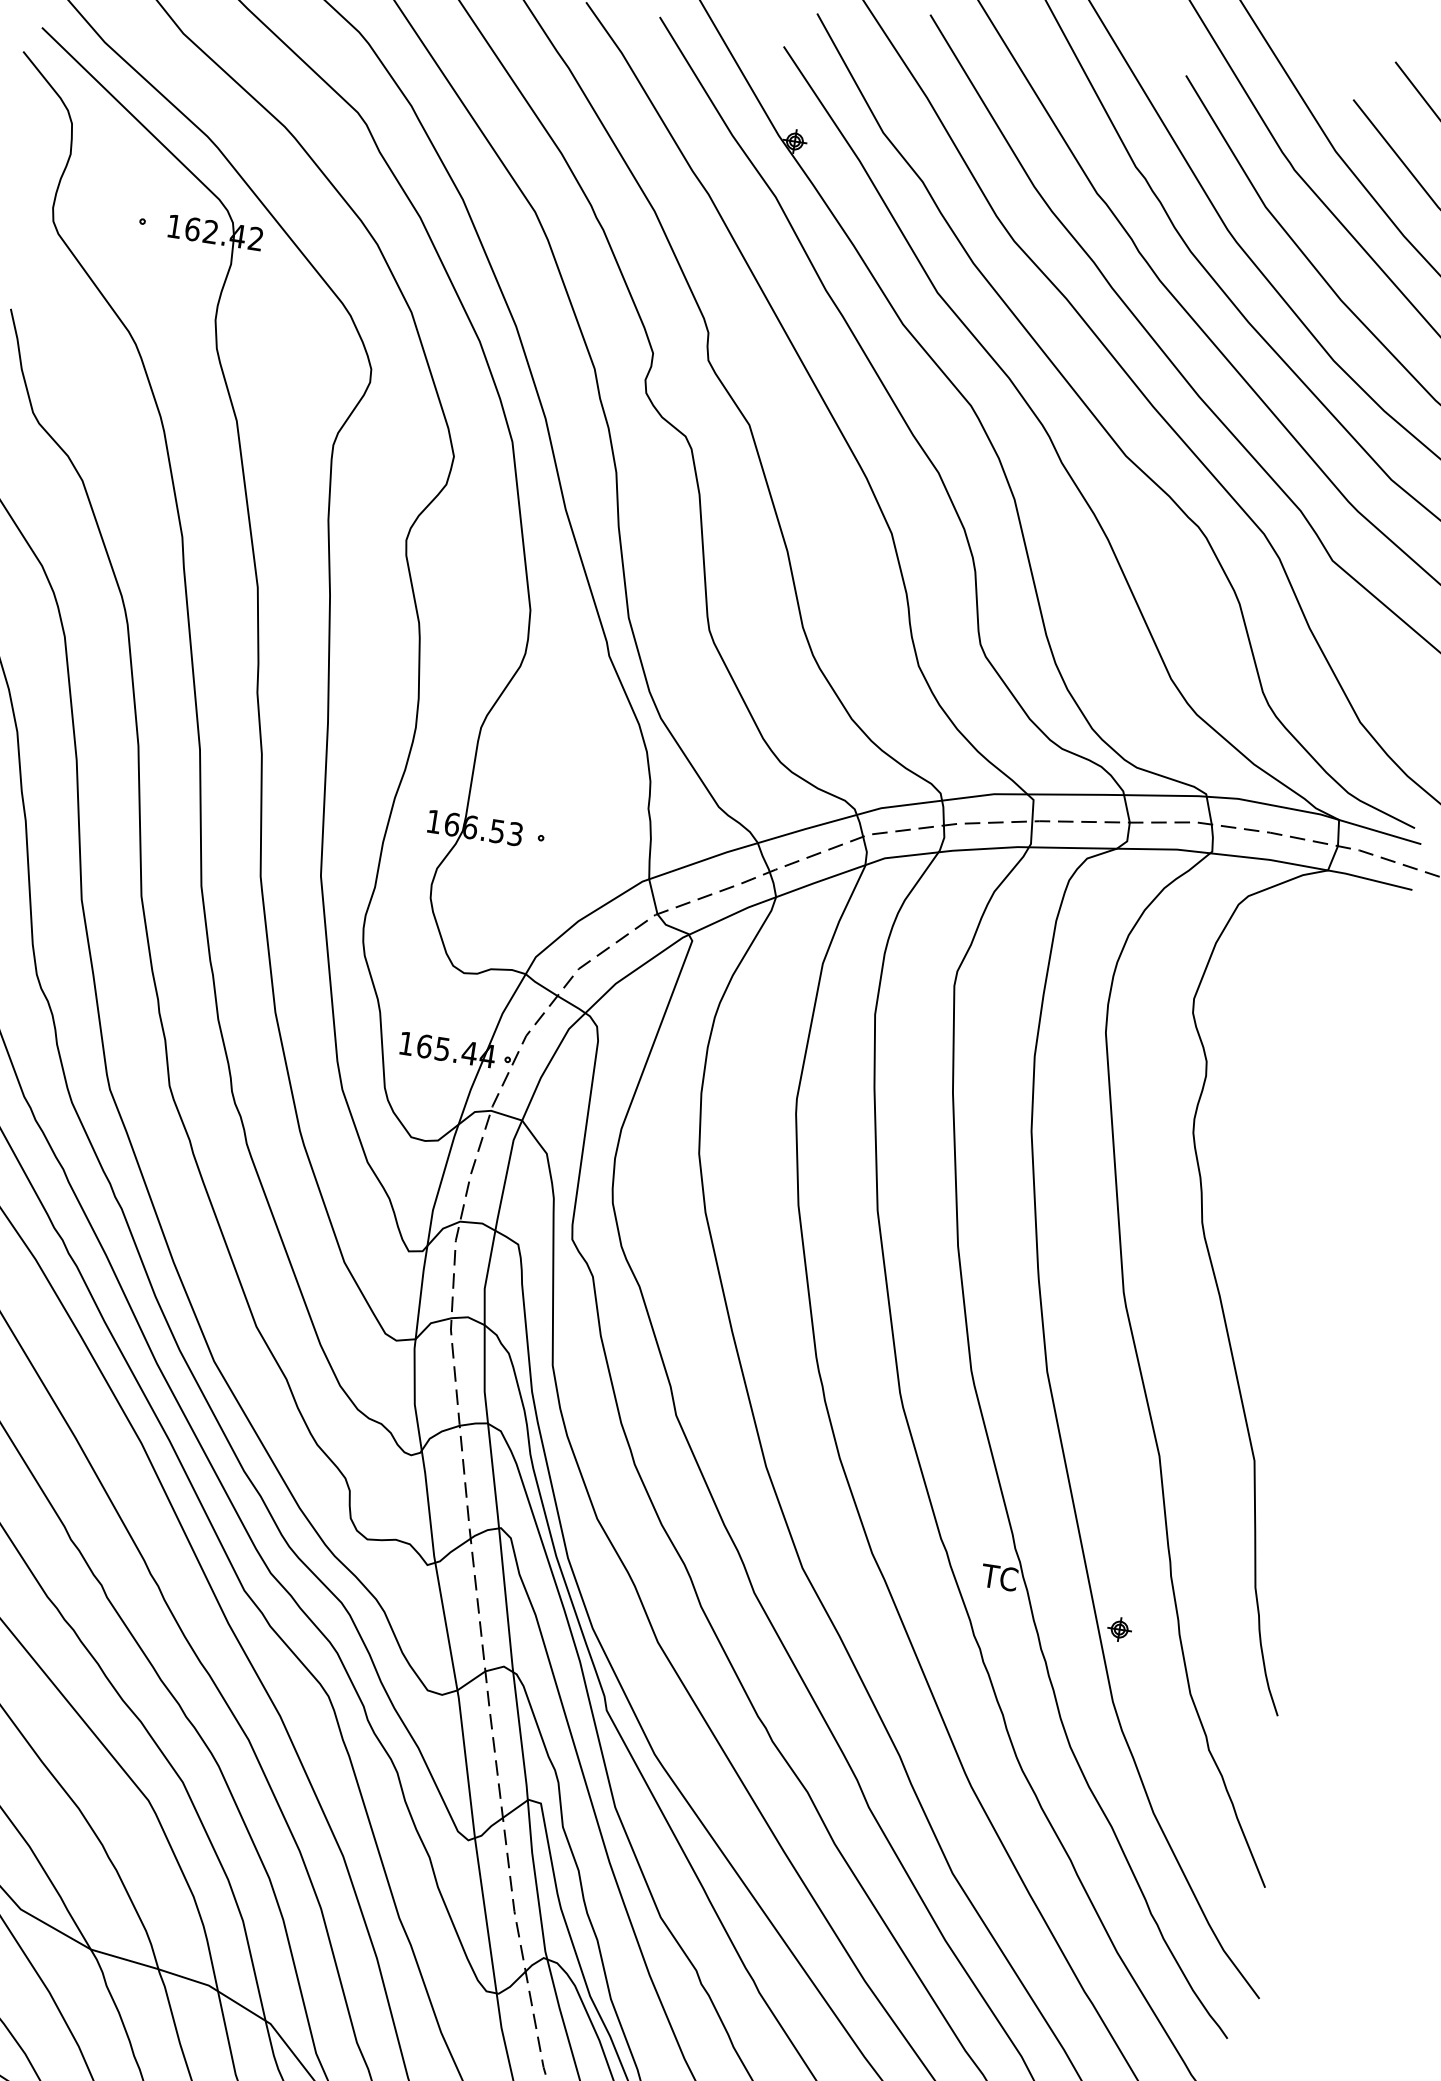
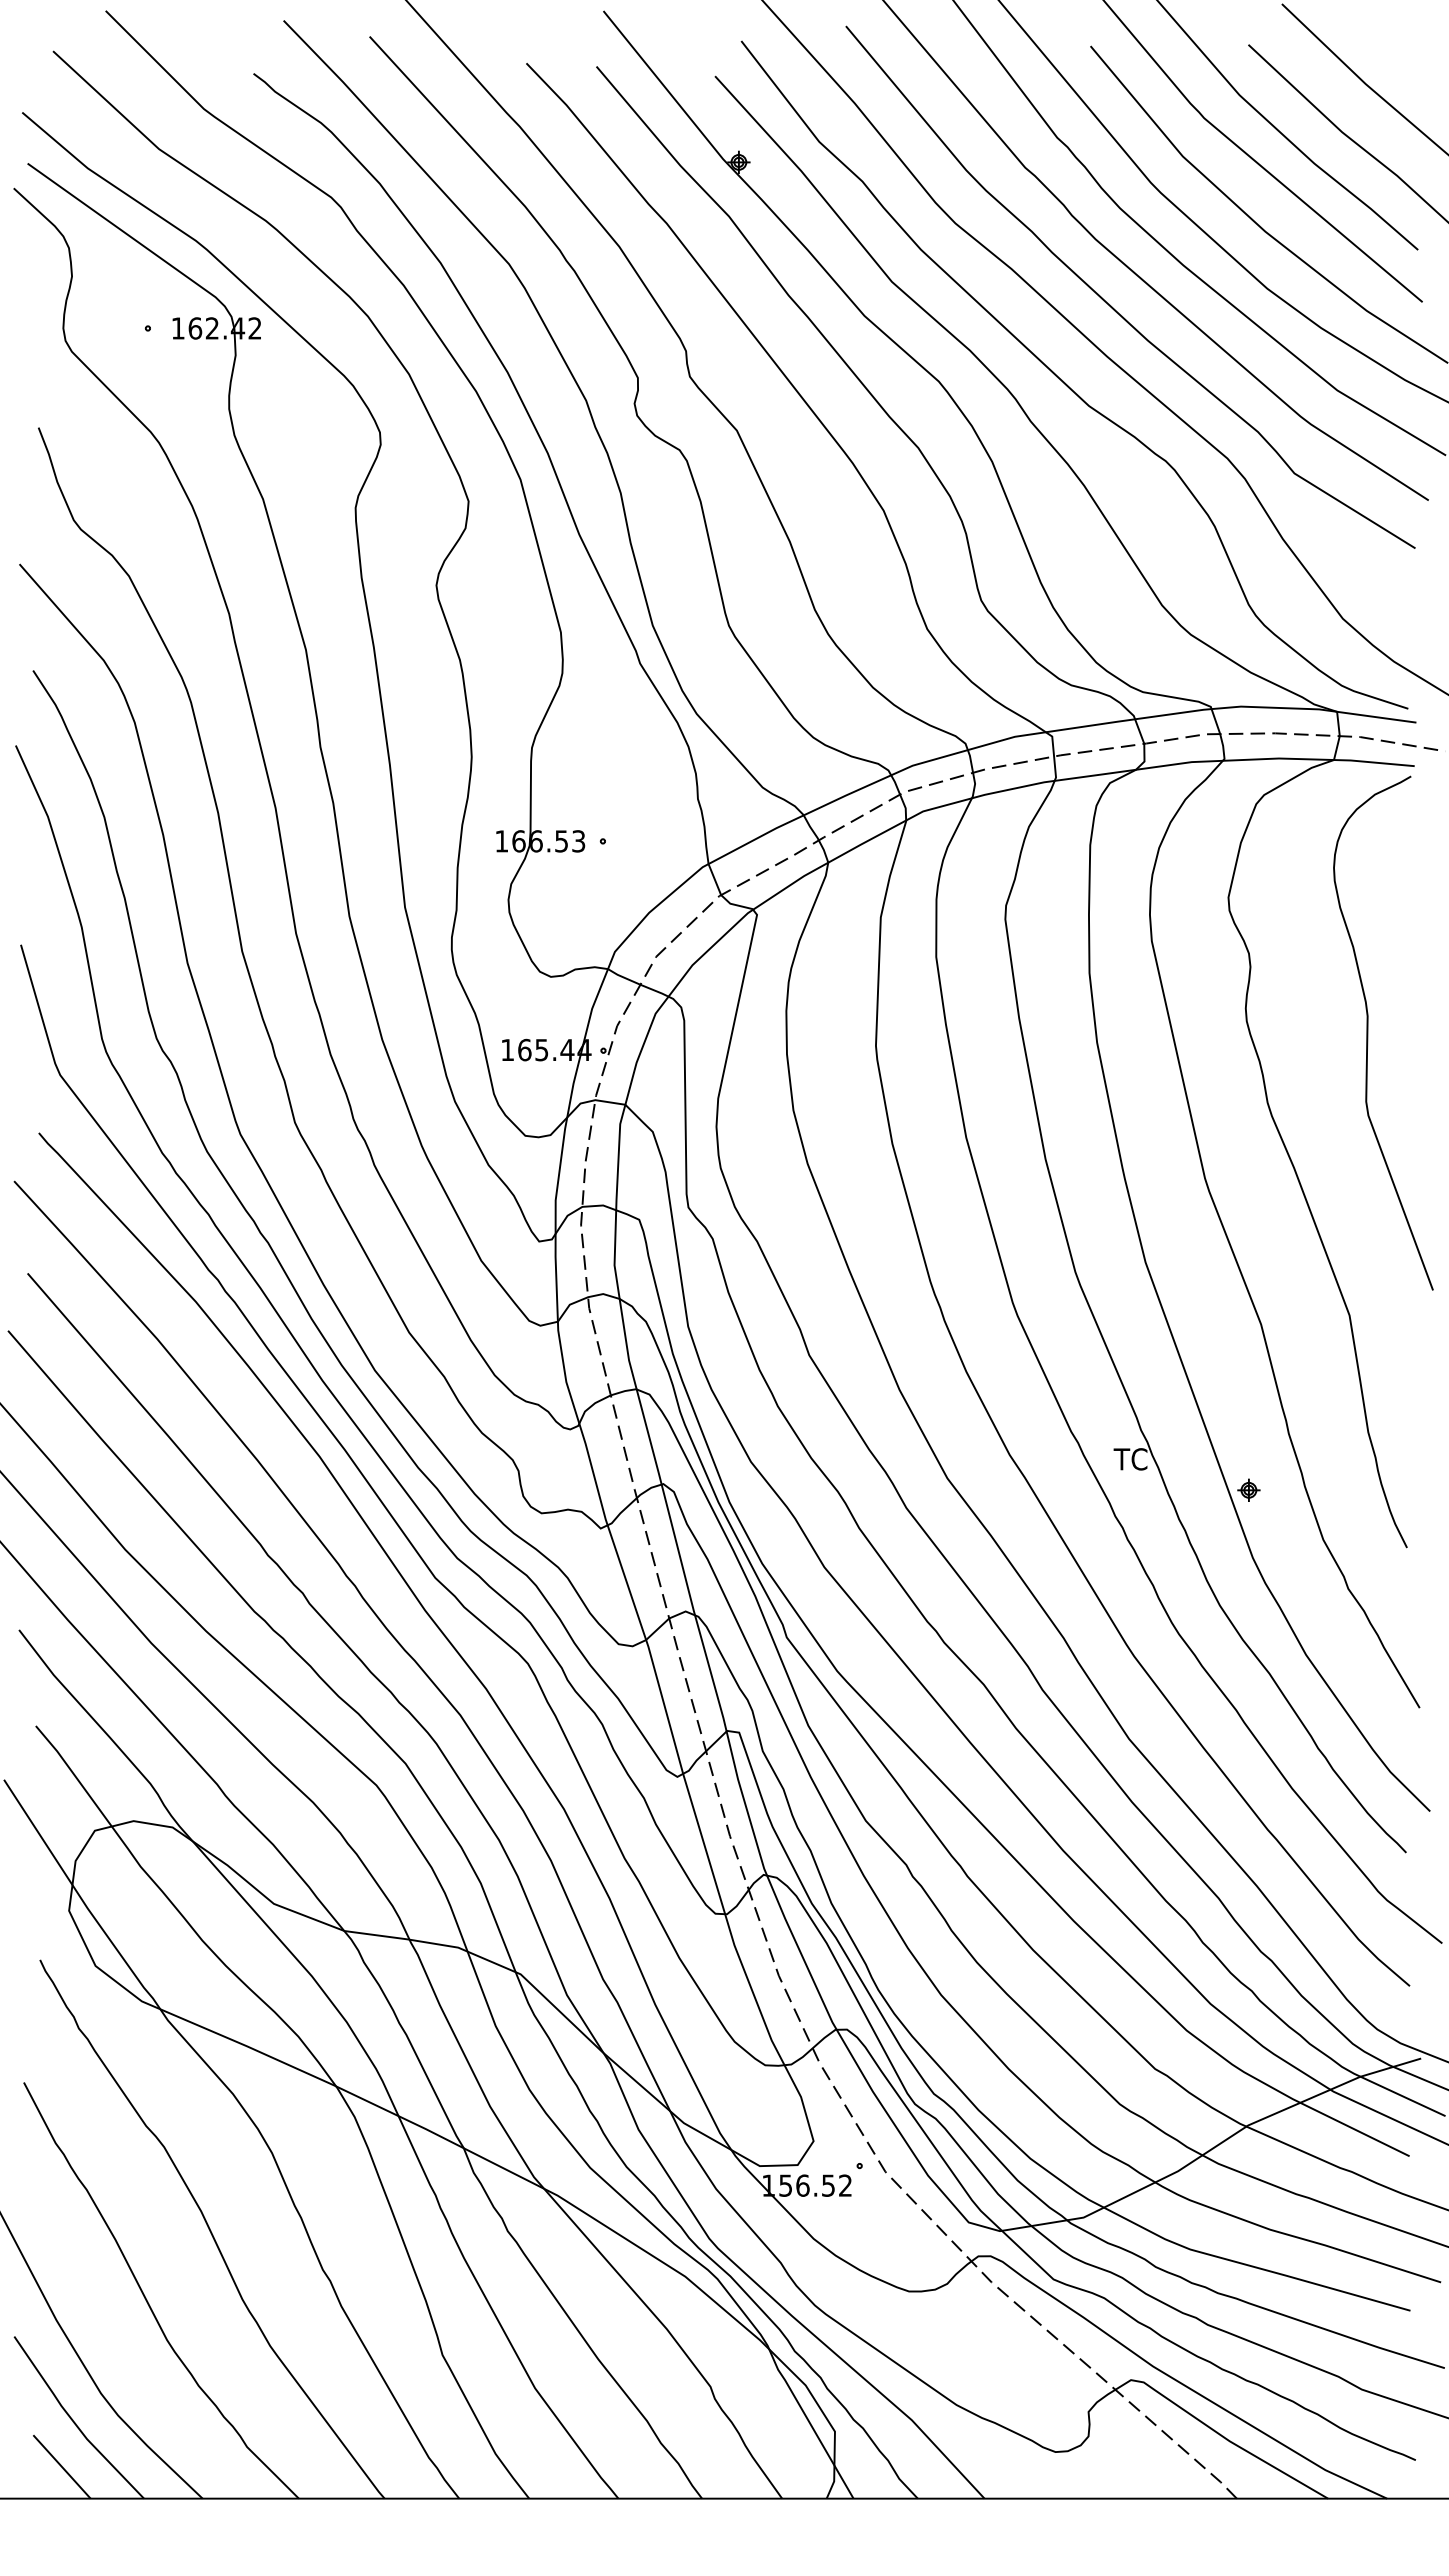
curve: (1320, 1164) -> (1368, 1032), added

